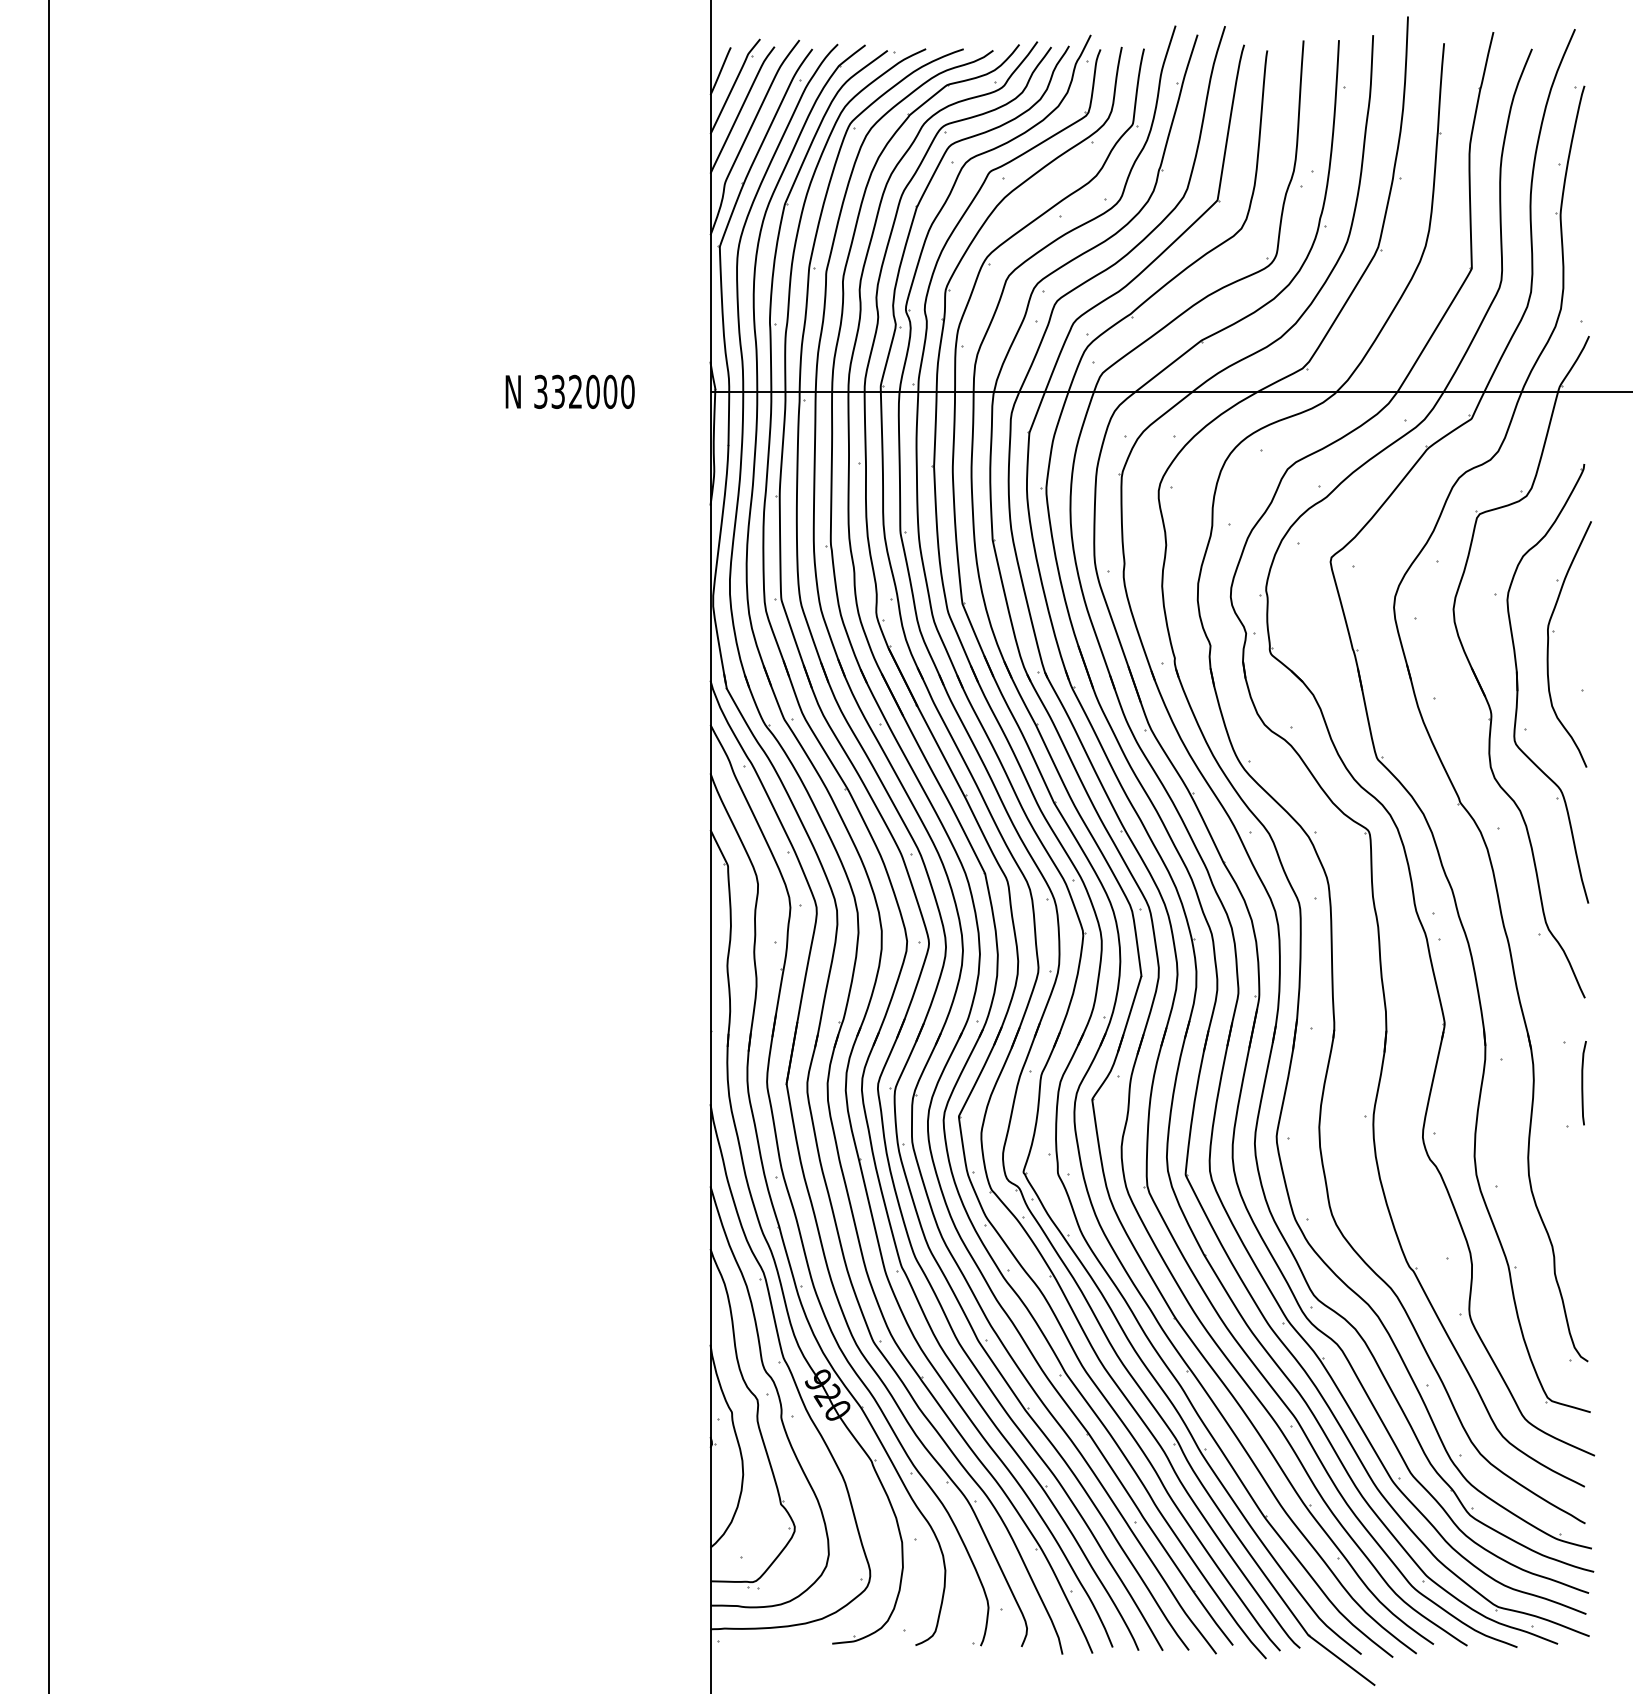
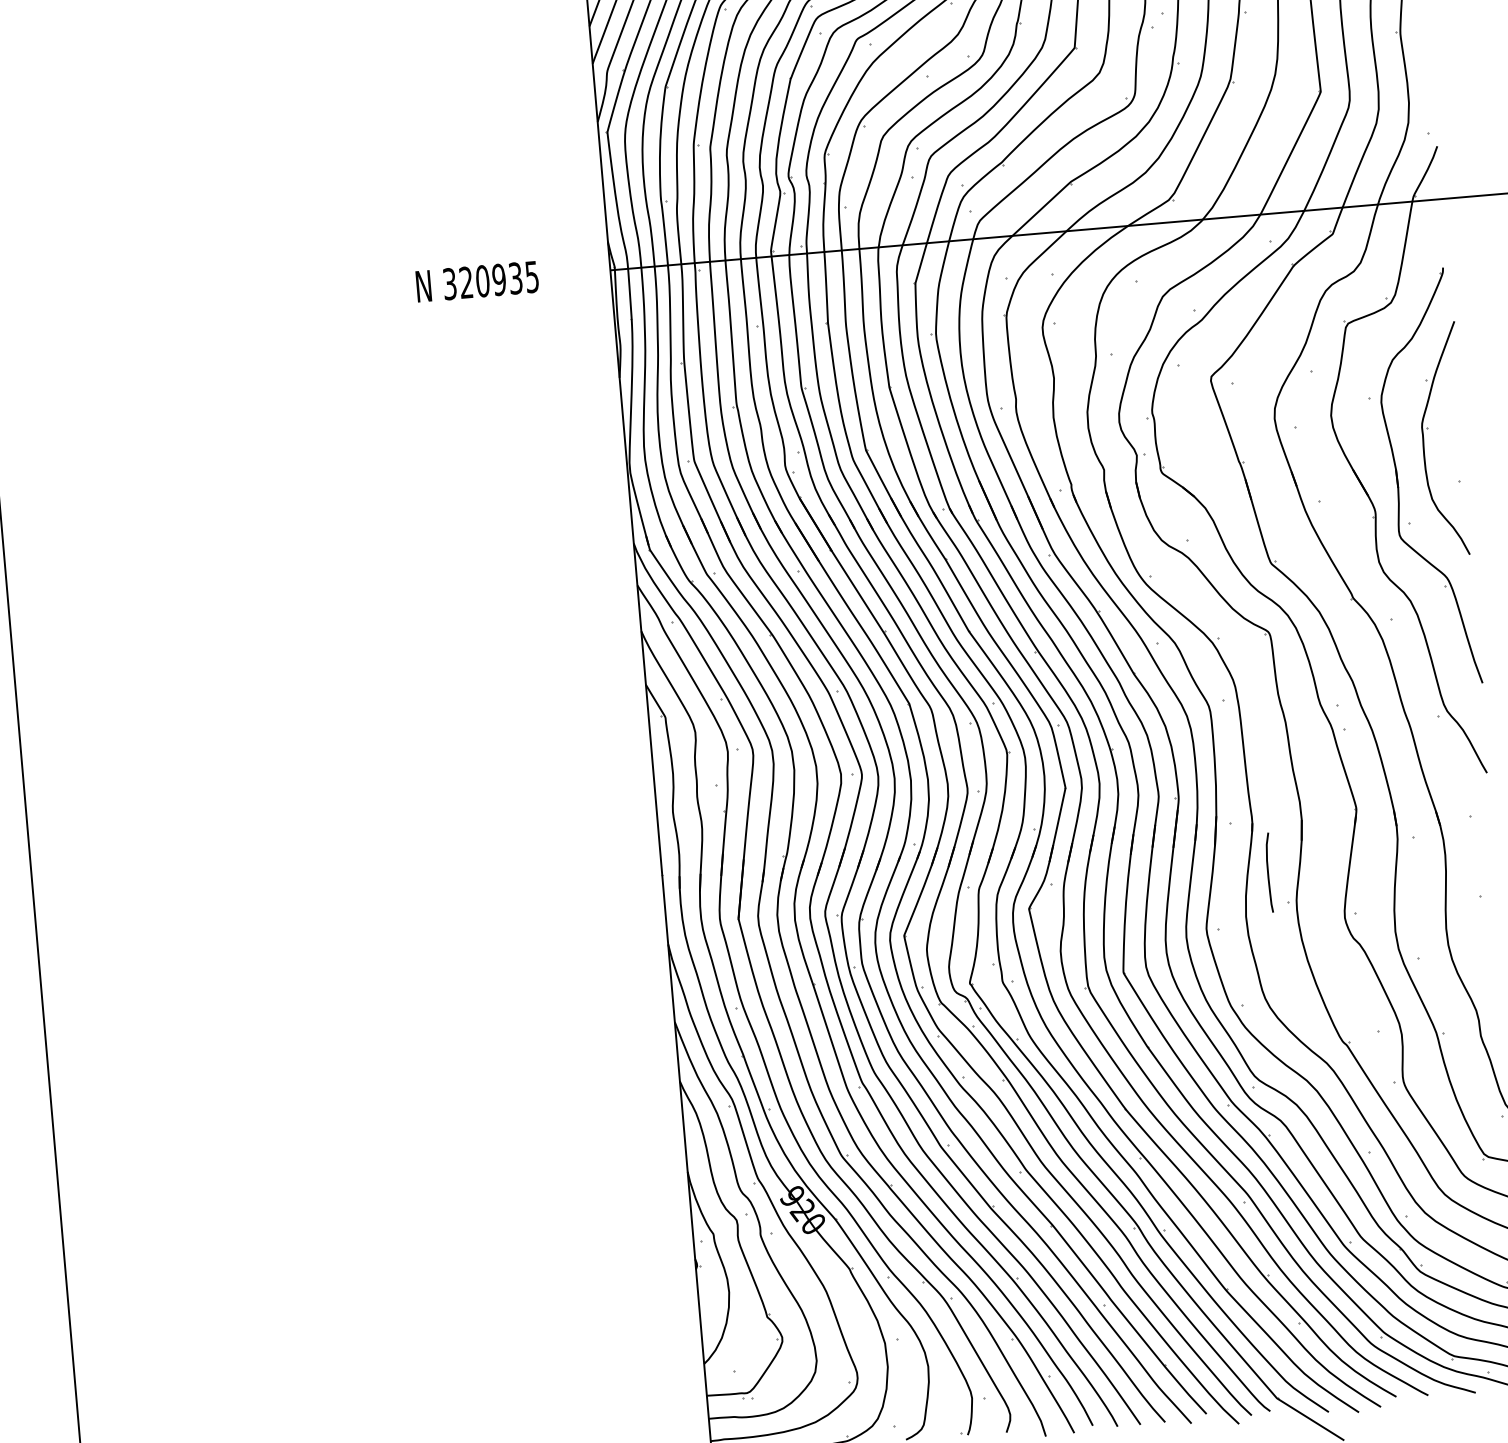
text: (592, 391) -> (498, 279), 332000 -> 320935
curve: (1583, 1083) -> (1269, 873), moved

